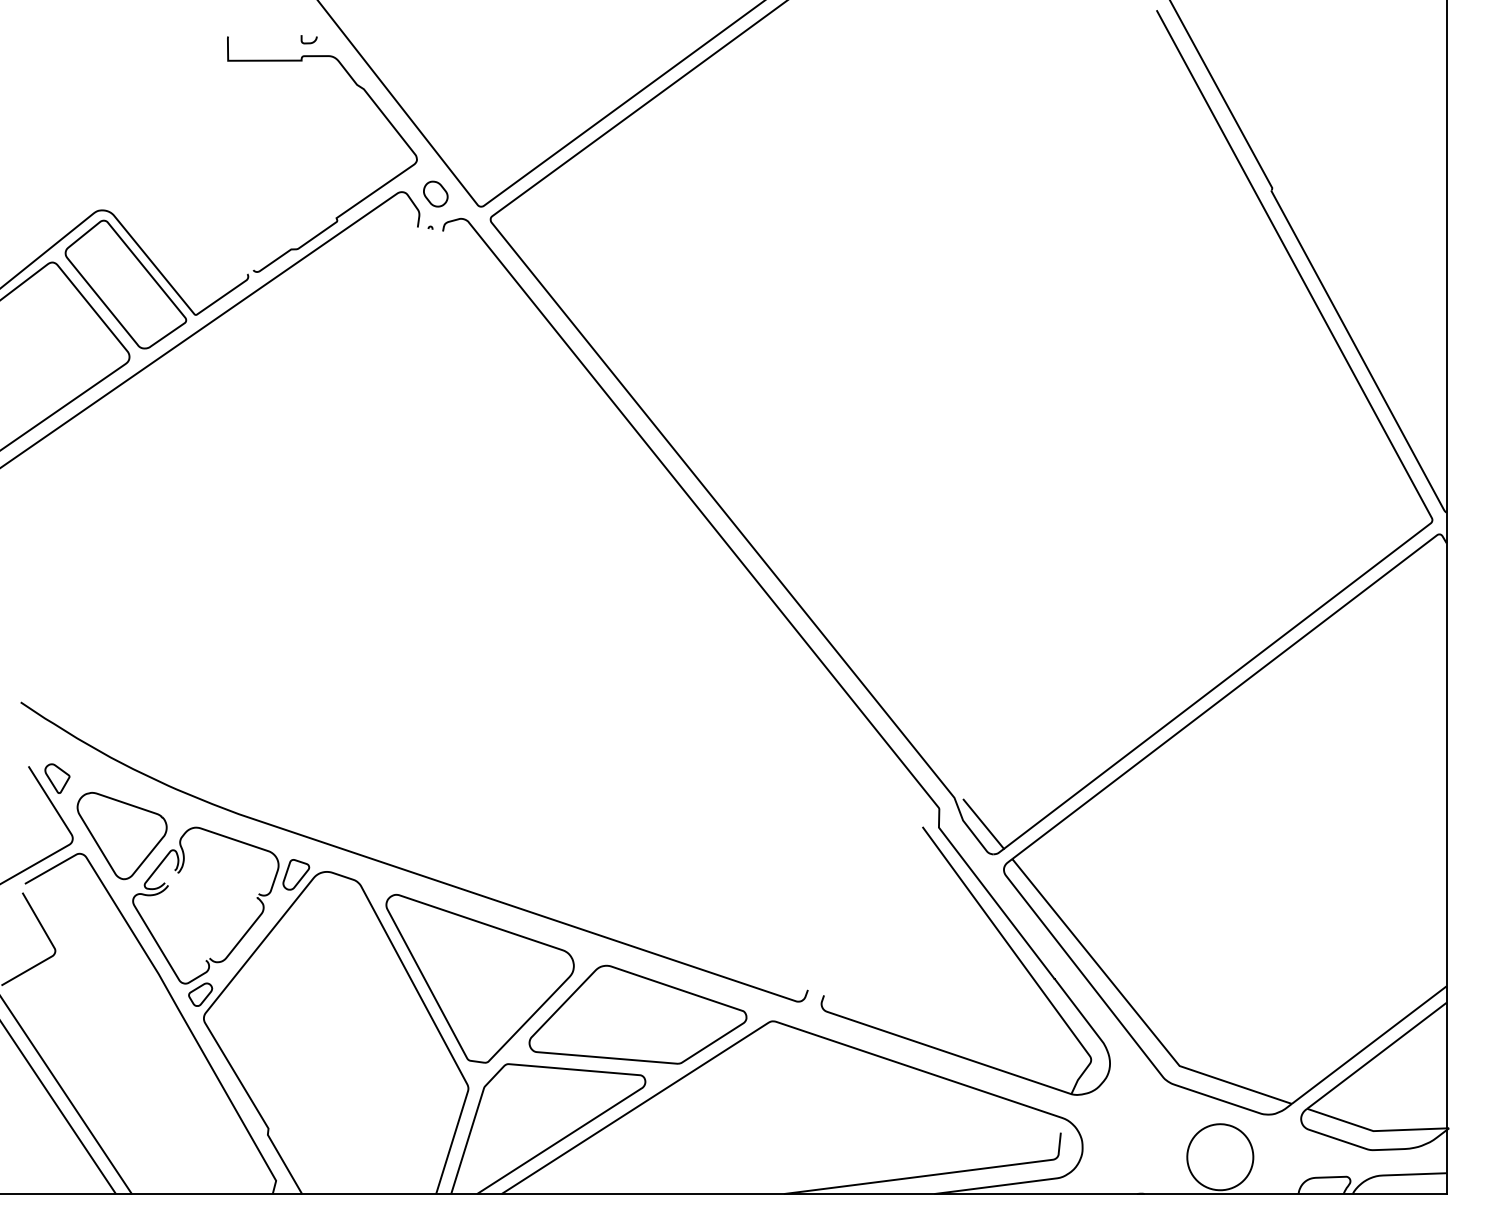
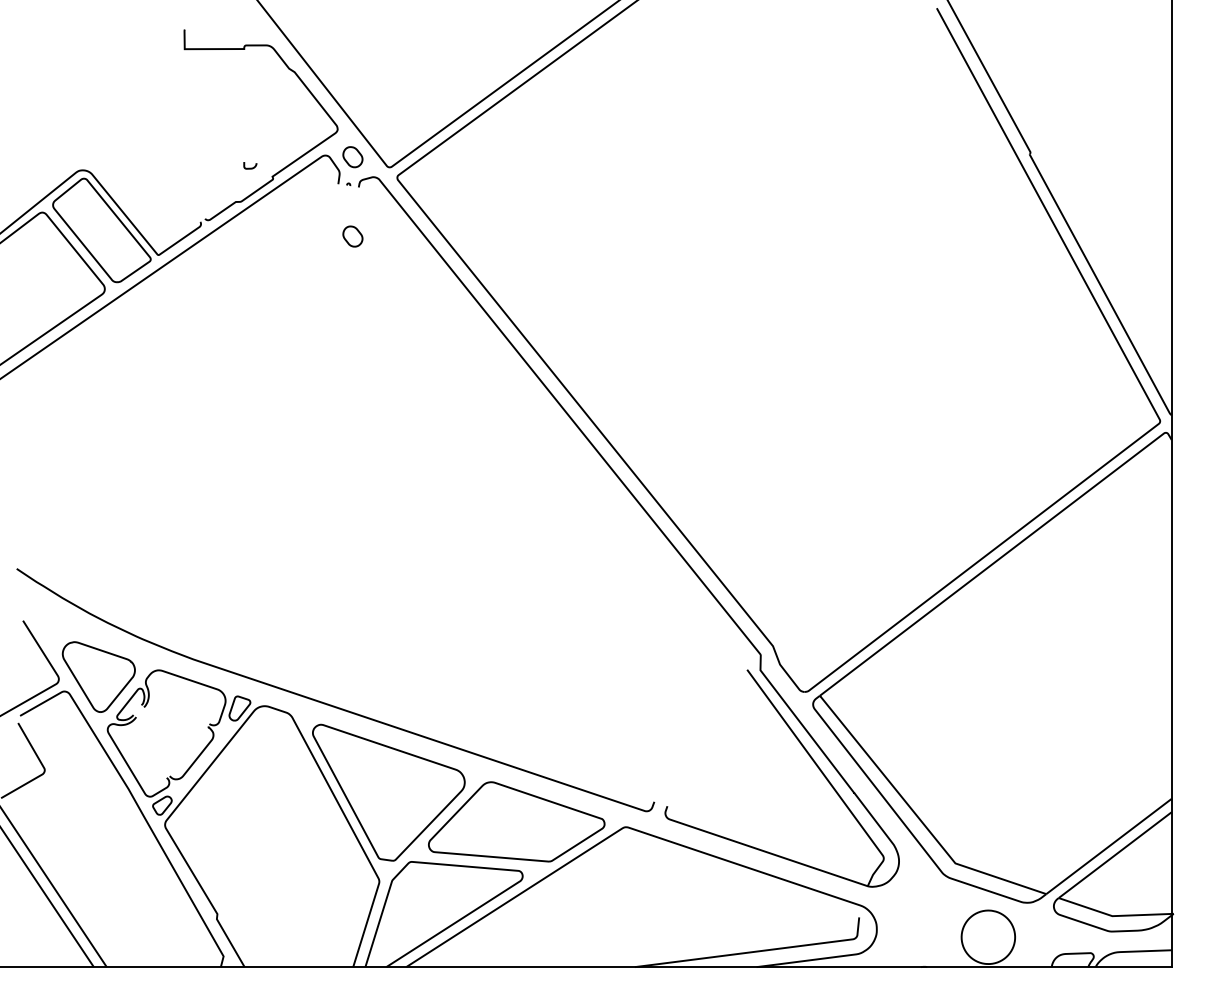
curve: (308, 42) -> (249, 168), moved
part: (435, 291) -> (352, 236), added
part: (57, 778) -> (46, 630), removed
line: (983, 823) -> (796, 666), removed

